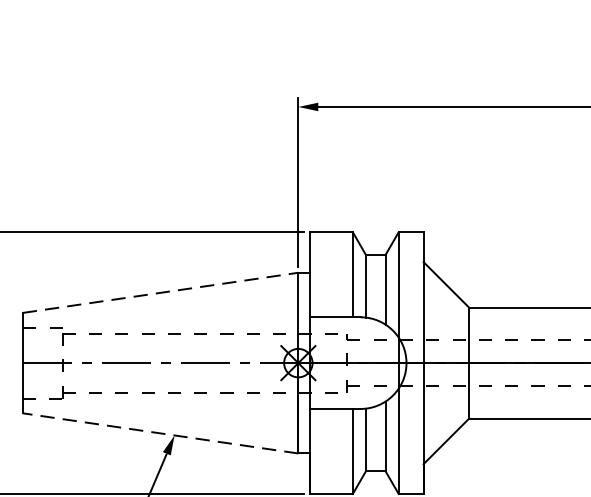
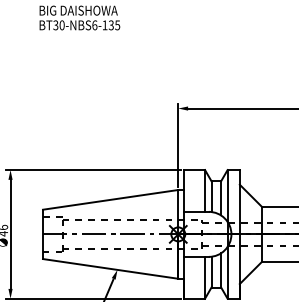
line: (162, 292) -> (111, 199), dashed -> solid
line: (160, 432) -> (110, 268), dashed -> solid

